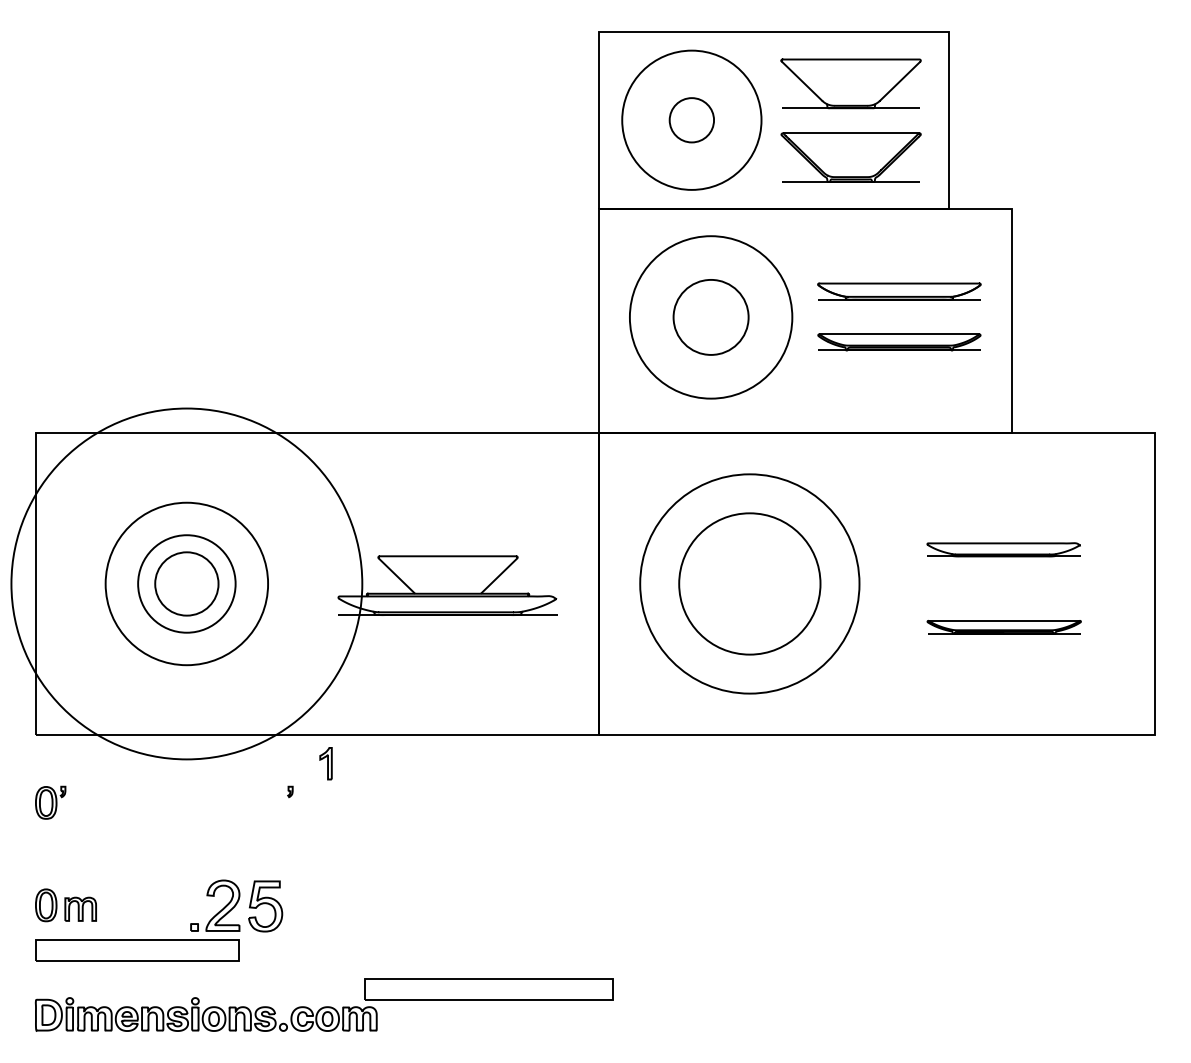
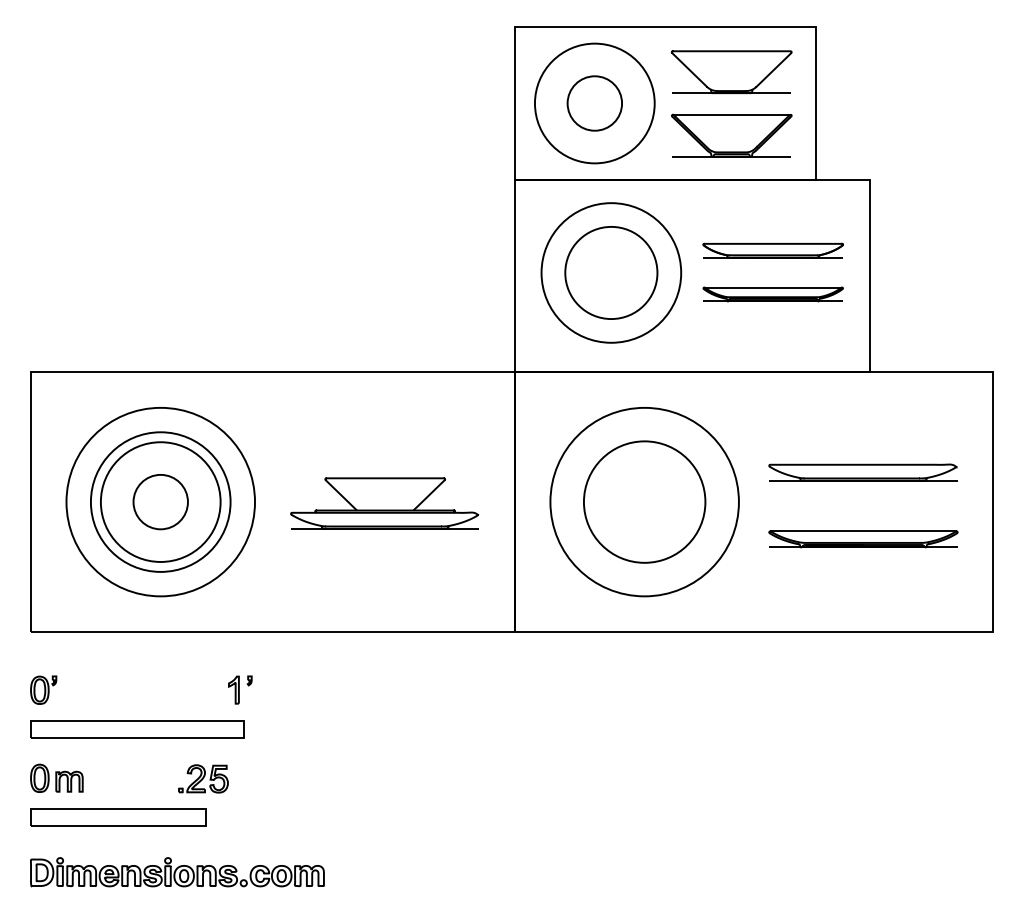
circle: (691, 119) -> (594, 102), size x1.43
circle: (710, 317) -> (610, 273), size x1.43
part: (1003, 549) -> (862, 472), size x1.43
circle: (186, 583) -> (160, 501), size x0.62
circle: (186, 583) -> (160, 501), size x1.43
part: (1003, 627) -> (862, 539), size x1.43
part: (325, 763) -> (233, 689), moved
part: (236, 905) -> (203, 778), size x0.62
part: (488, 989) -> (137, 729), moved

